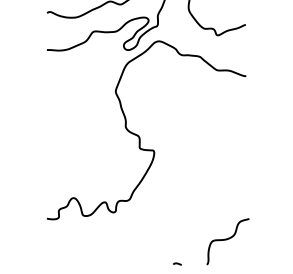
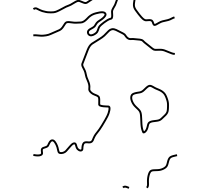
part: (210, 153) -> (149, 108), added

